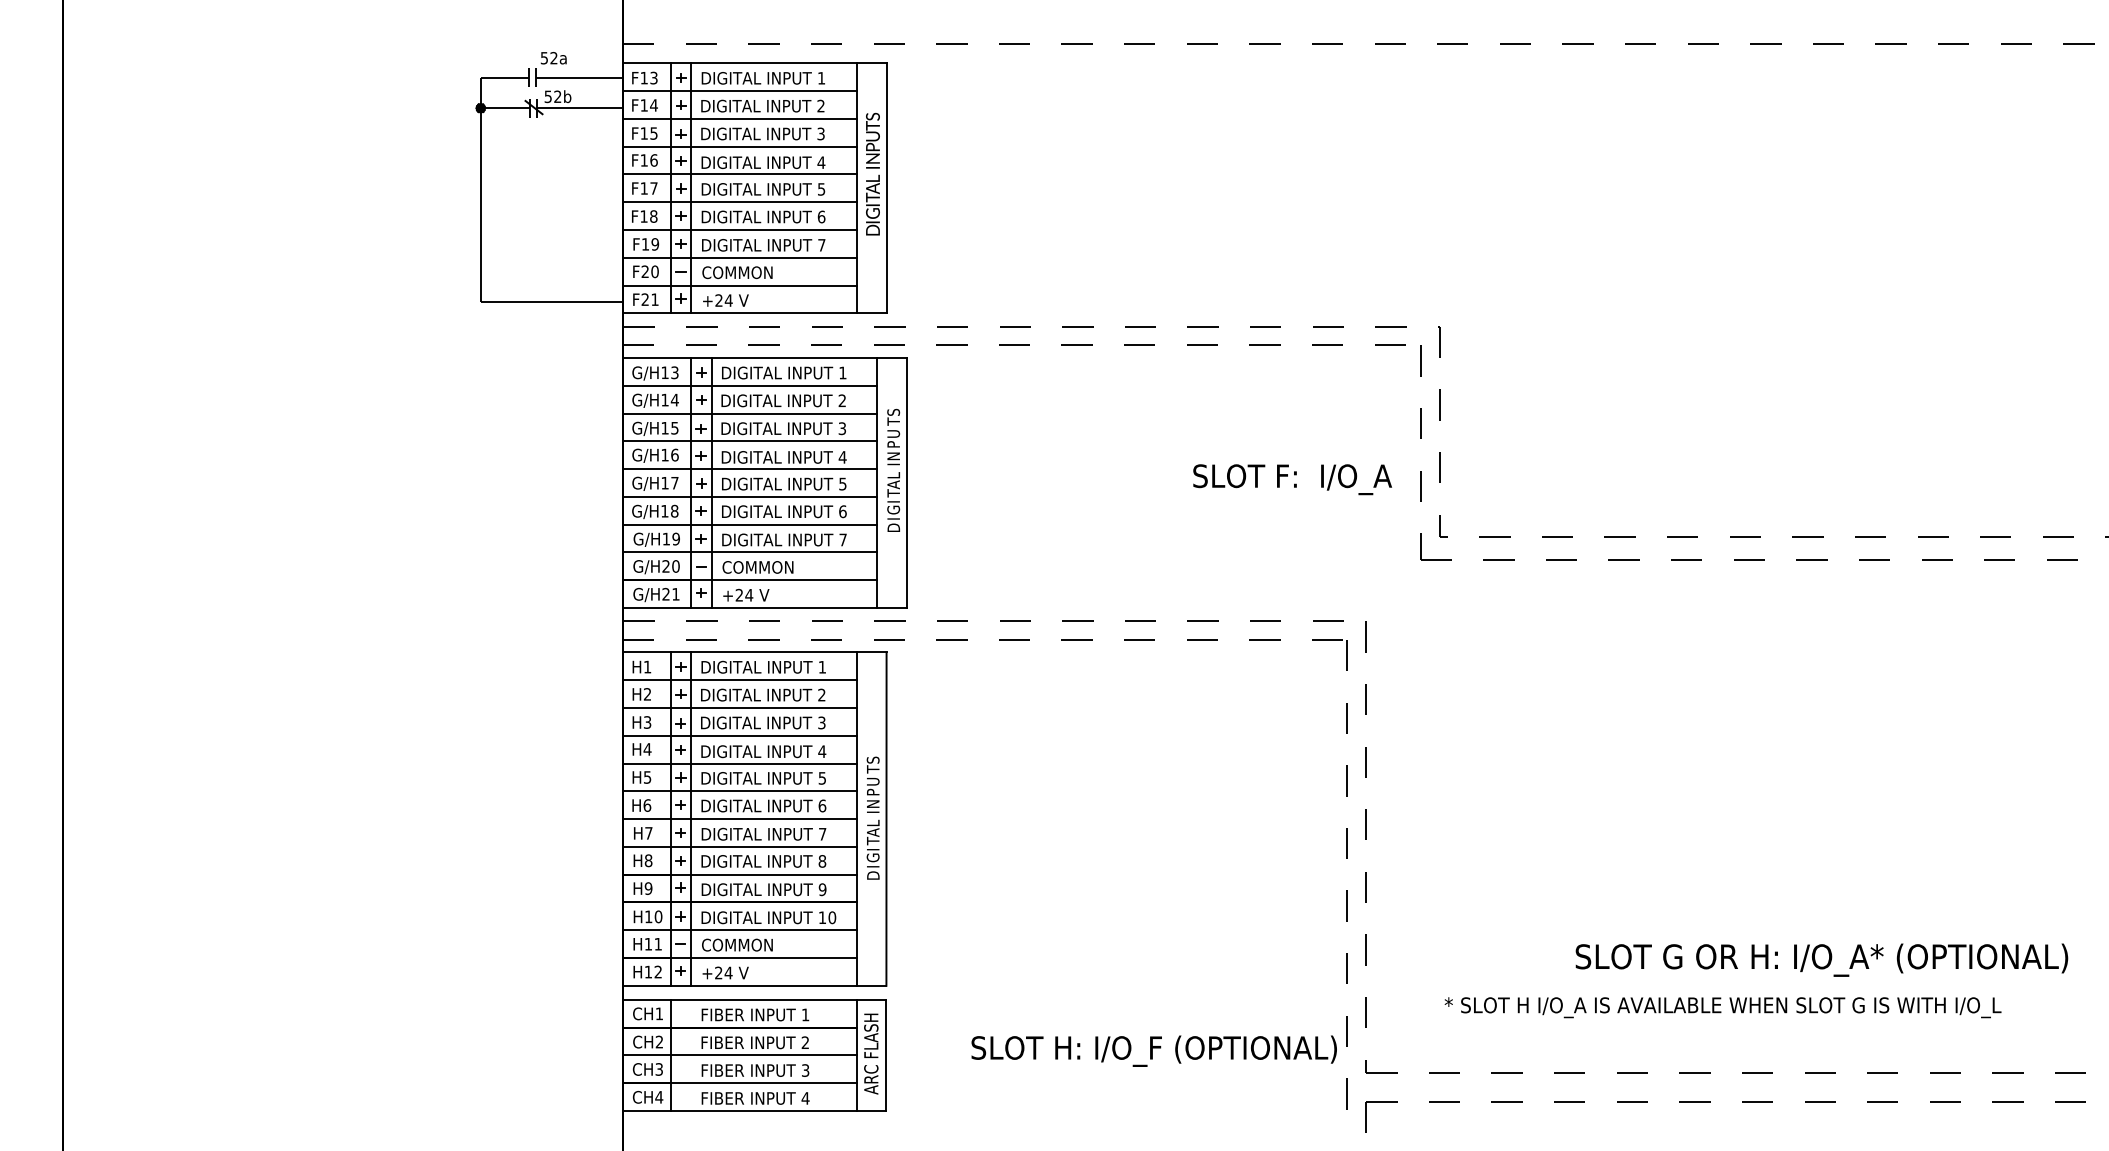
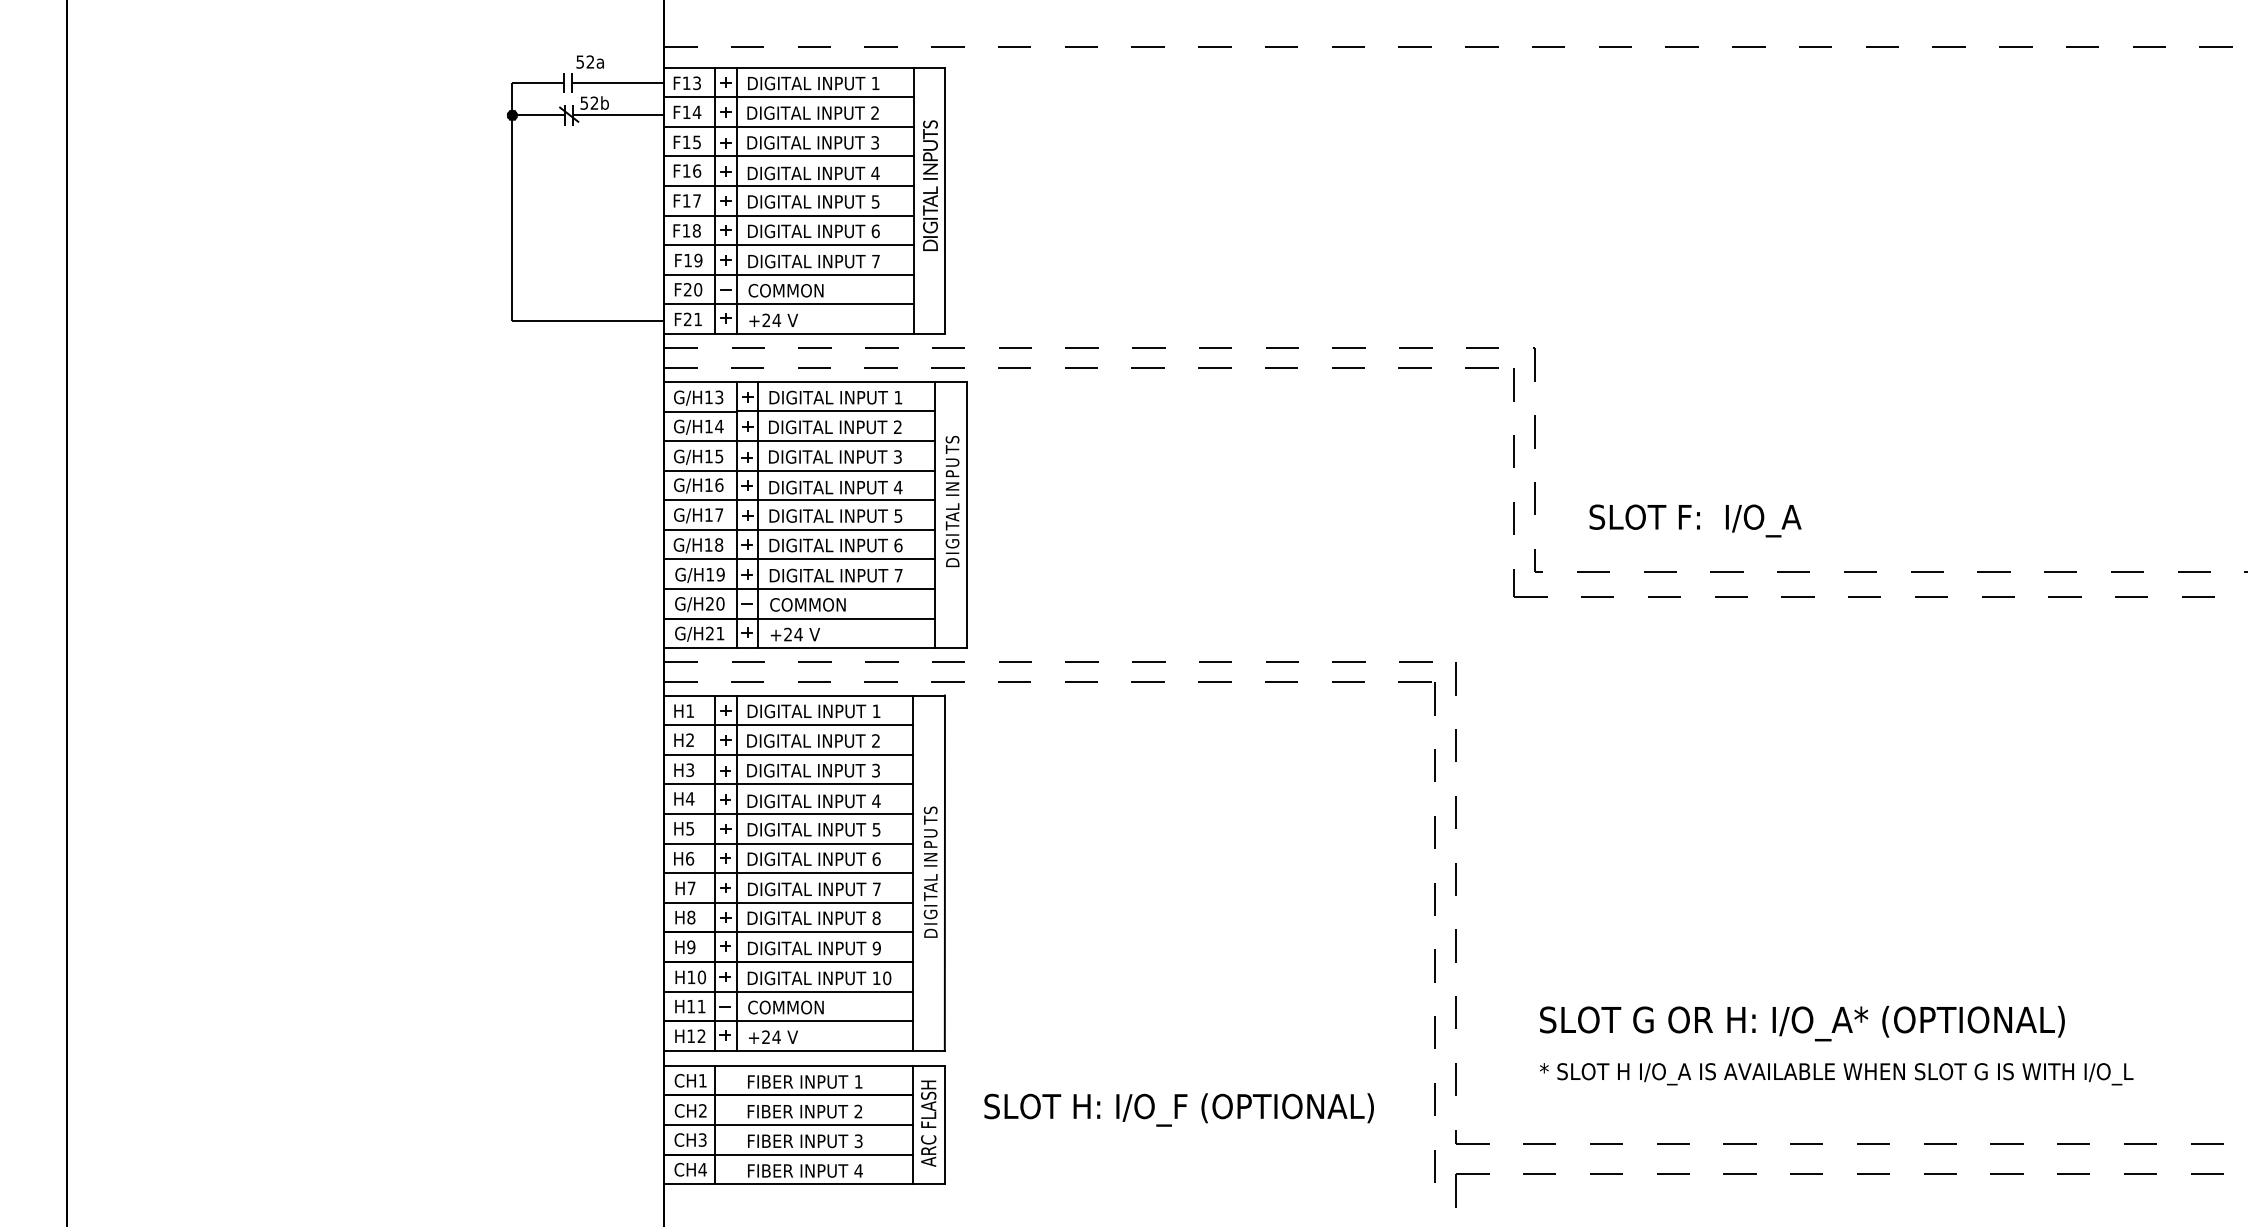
text: (1292, 479) -> (1695, 520), moved
text: (1821, 959) -> (1801, 1022), moved
text: (1153, 1050) -> (1178, 1109), moved

